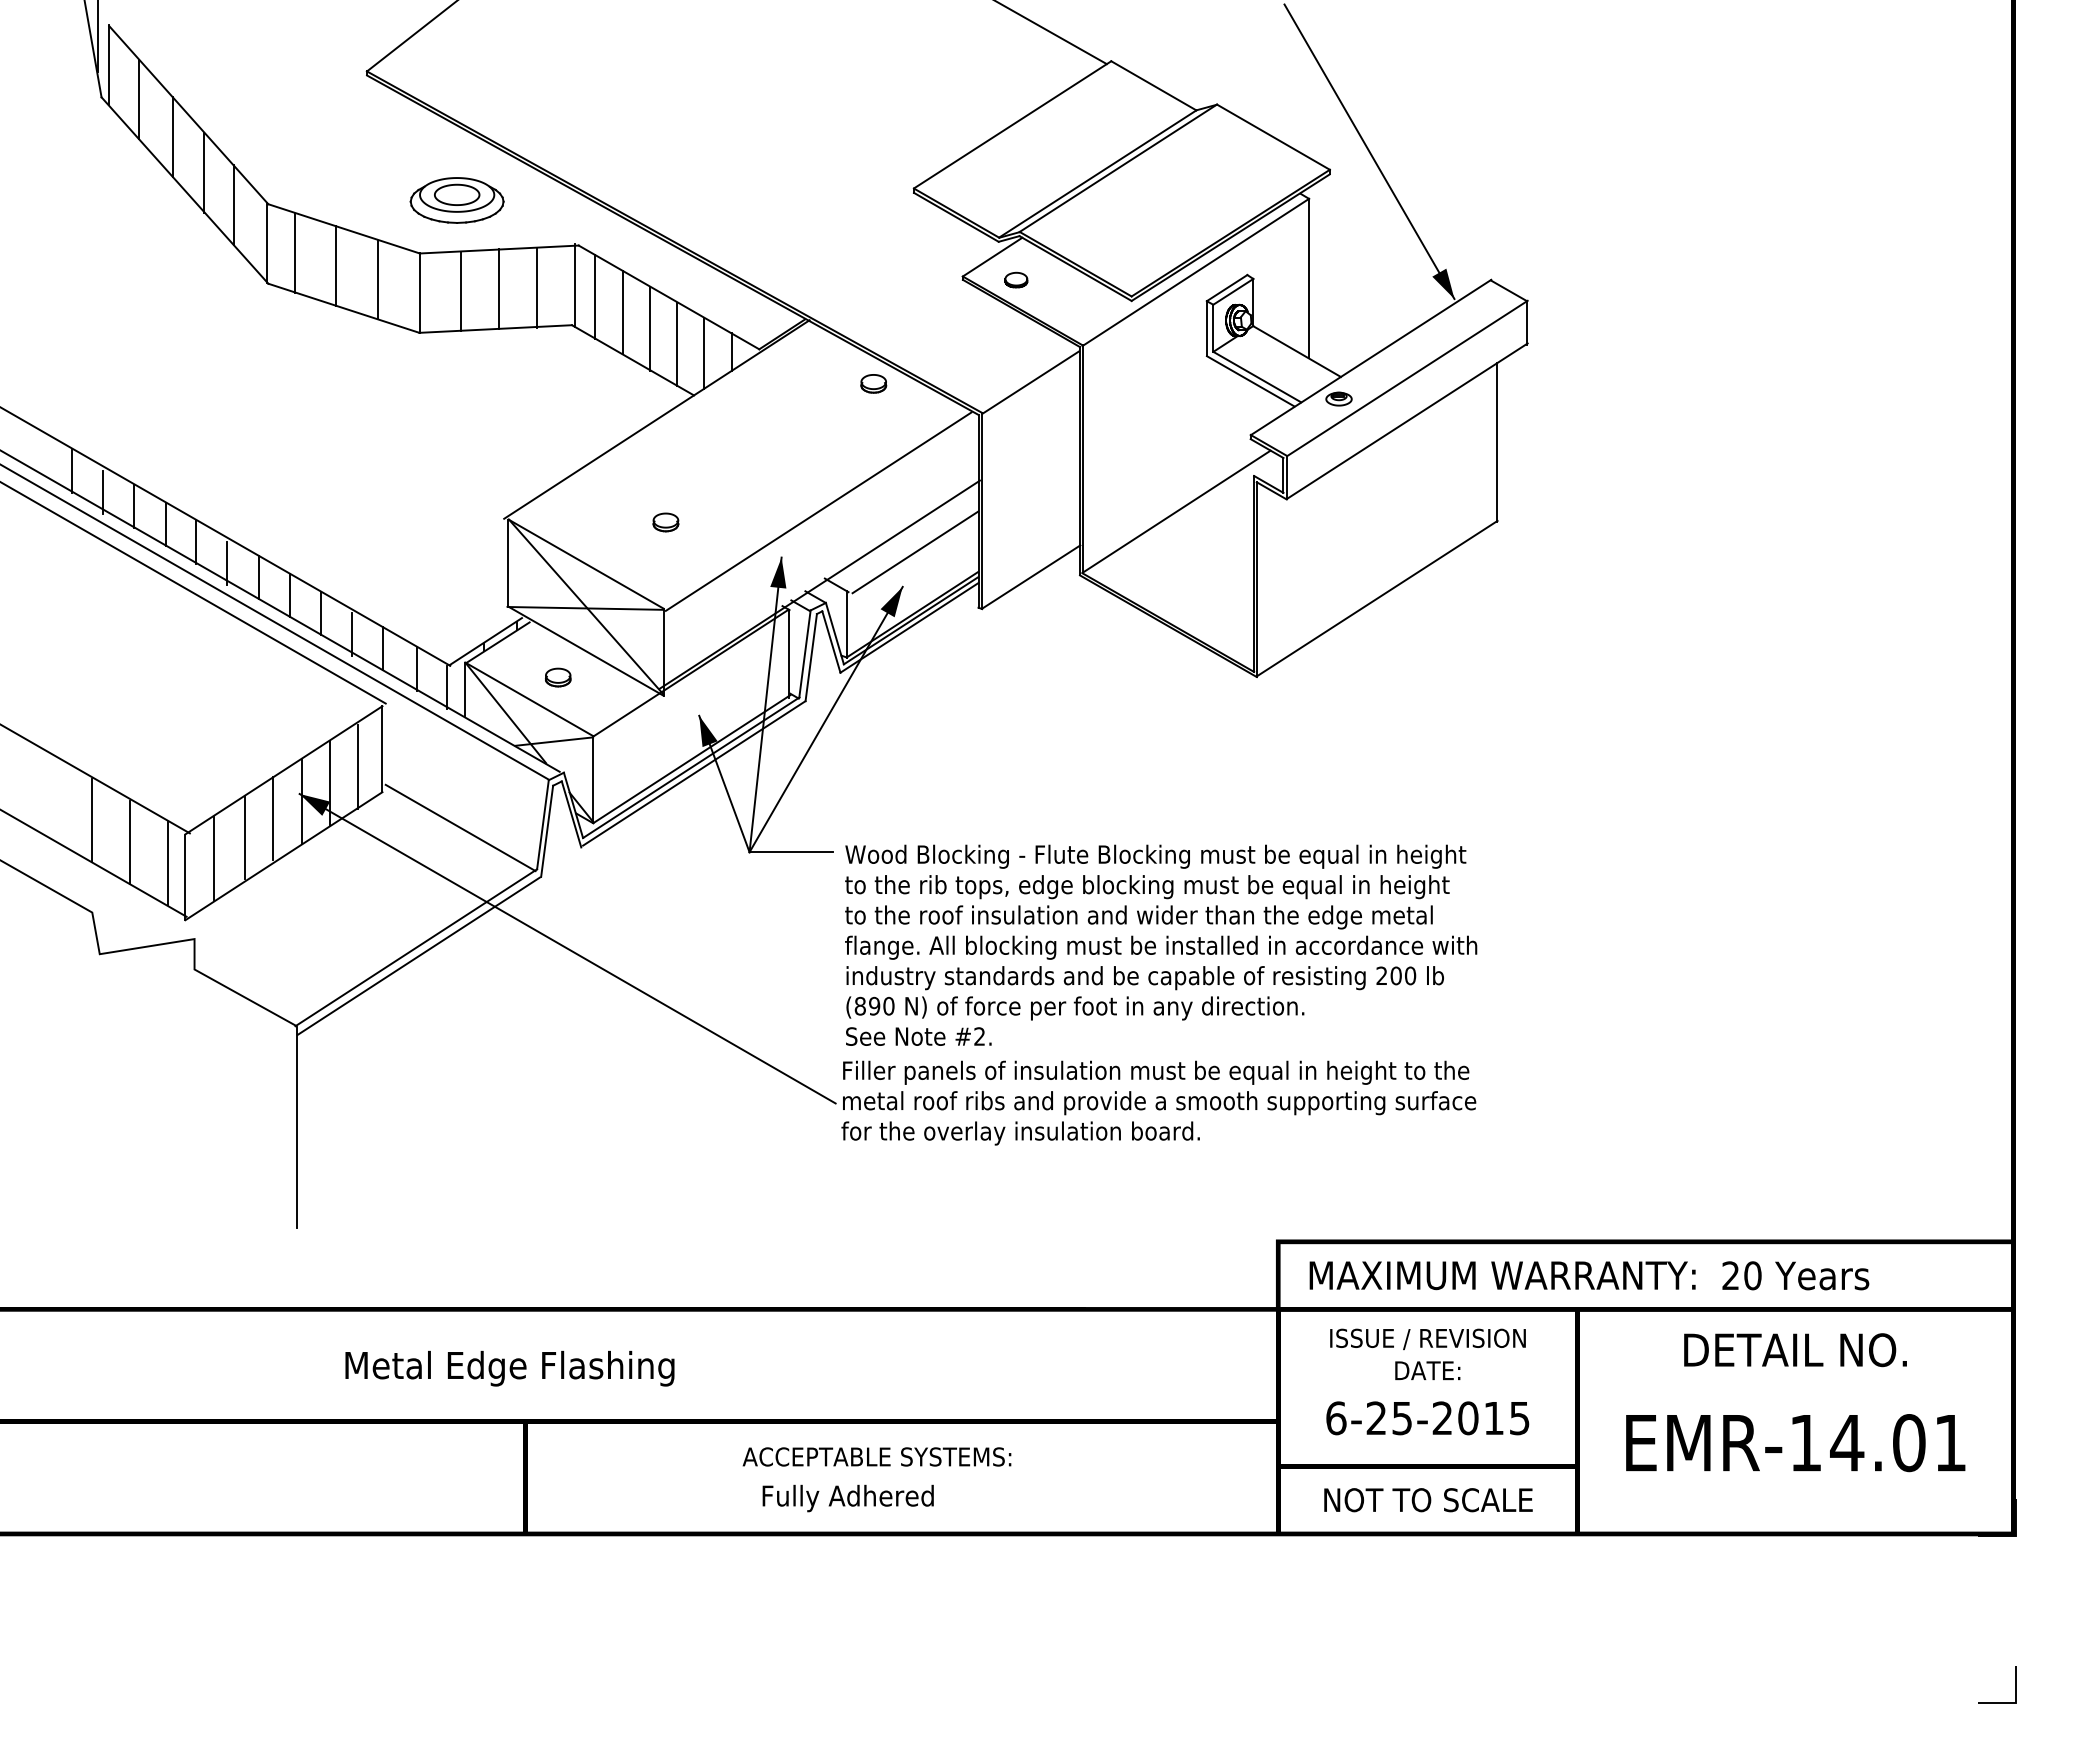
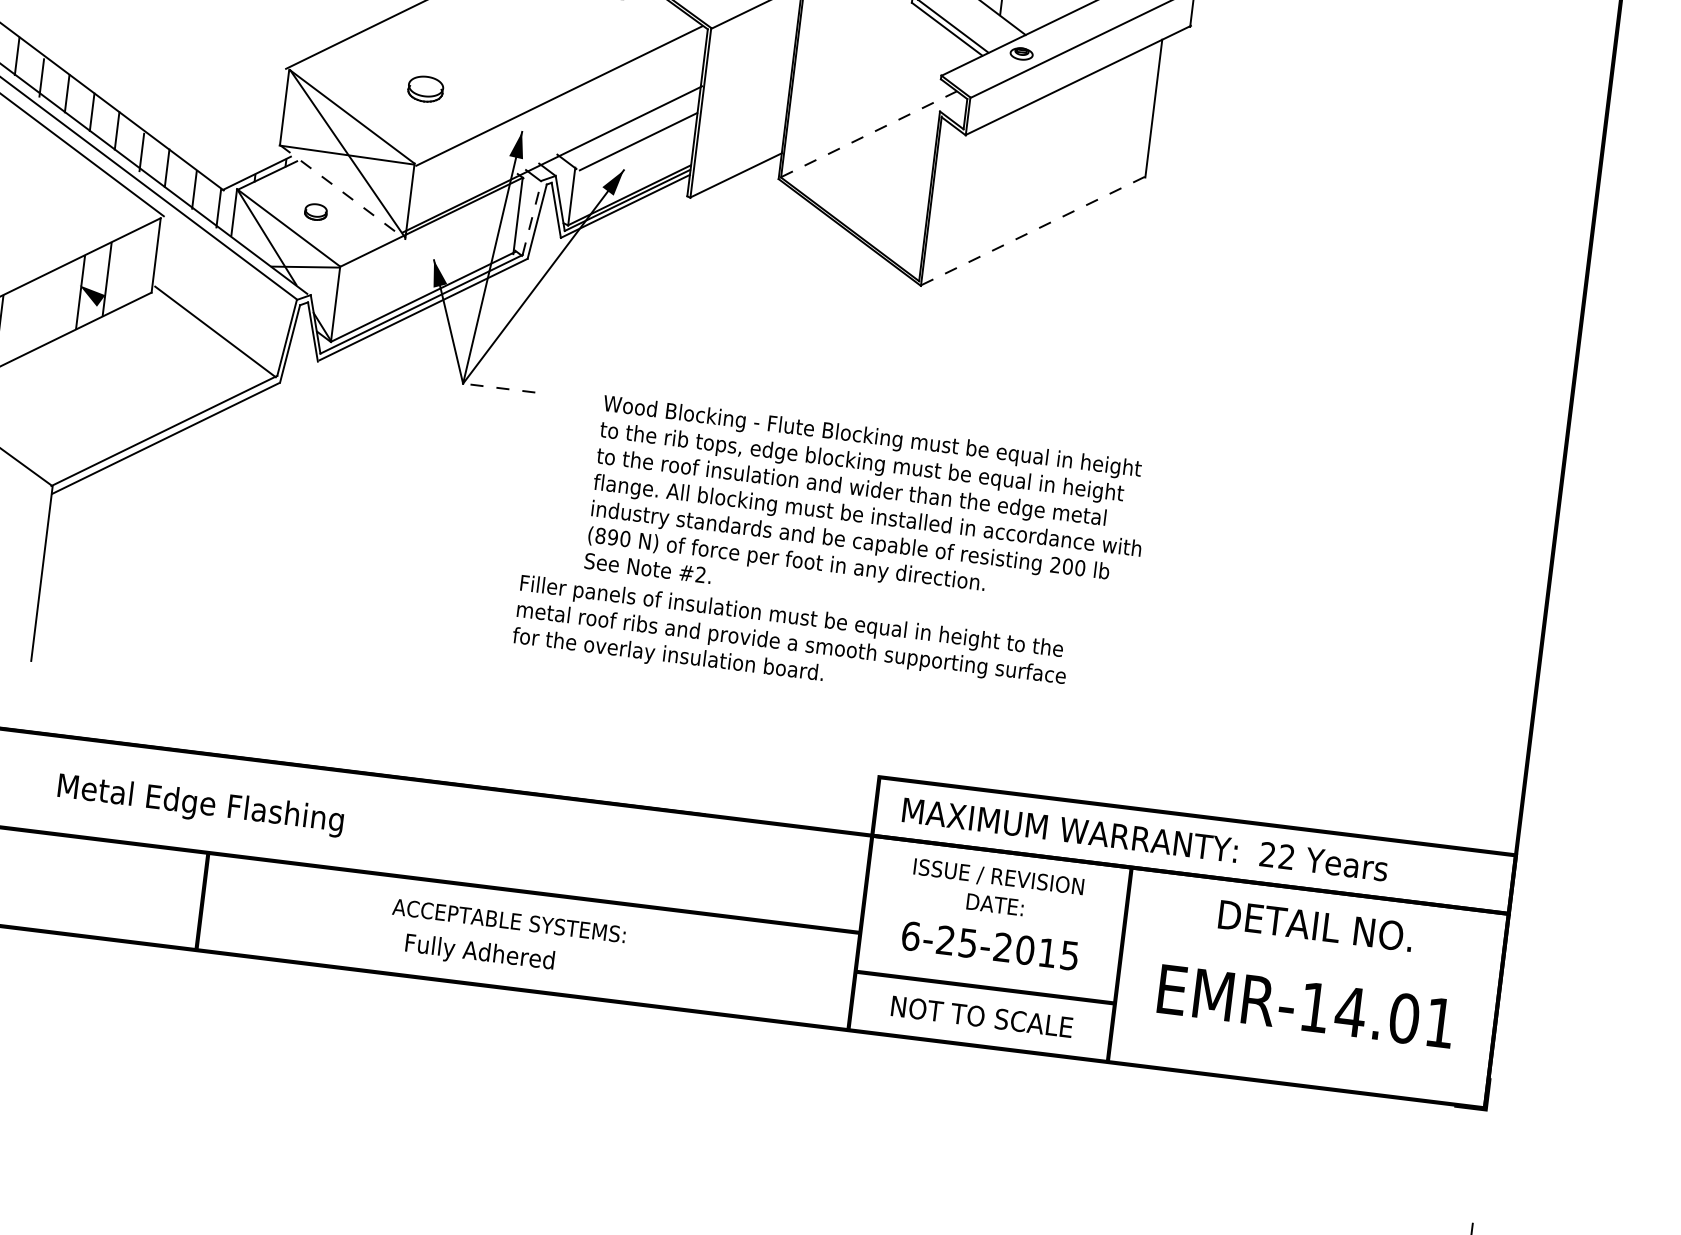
line: (1177, 511) -> (869, 134), solid -> dashed
part: (665, 522) -> (425, 89), size x1.6
line: (1377, 598) -> (1033, 230), solid -> dashed
line: (585, 651) -> (342, 192), solid -> dashed
line: (805, 653) -> (532, 217), solid -> dashed
line: (358, 766) -> (133, 267), removed
line: (273, 818) -> (54, 303), removed
line: (244, 837) -> (27, 317), removed
line: (791, 852) -> (499, 388), solid -> dashed
text: (1161, 944) -> (868, 514), moved
line: (567, 948) -> (295, 447), removed
text: (1752, 1275) -> (1286, 856), 20 -> 22

